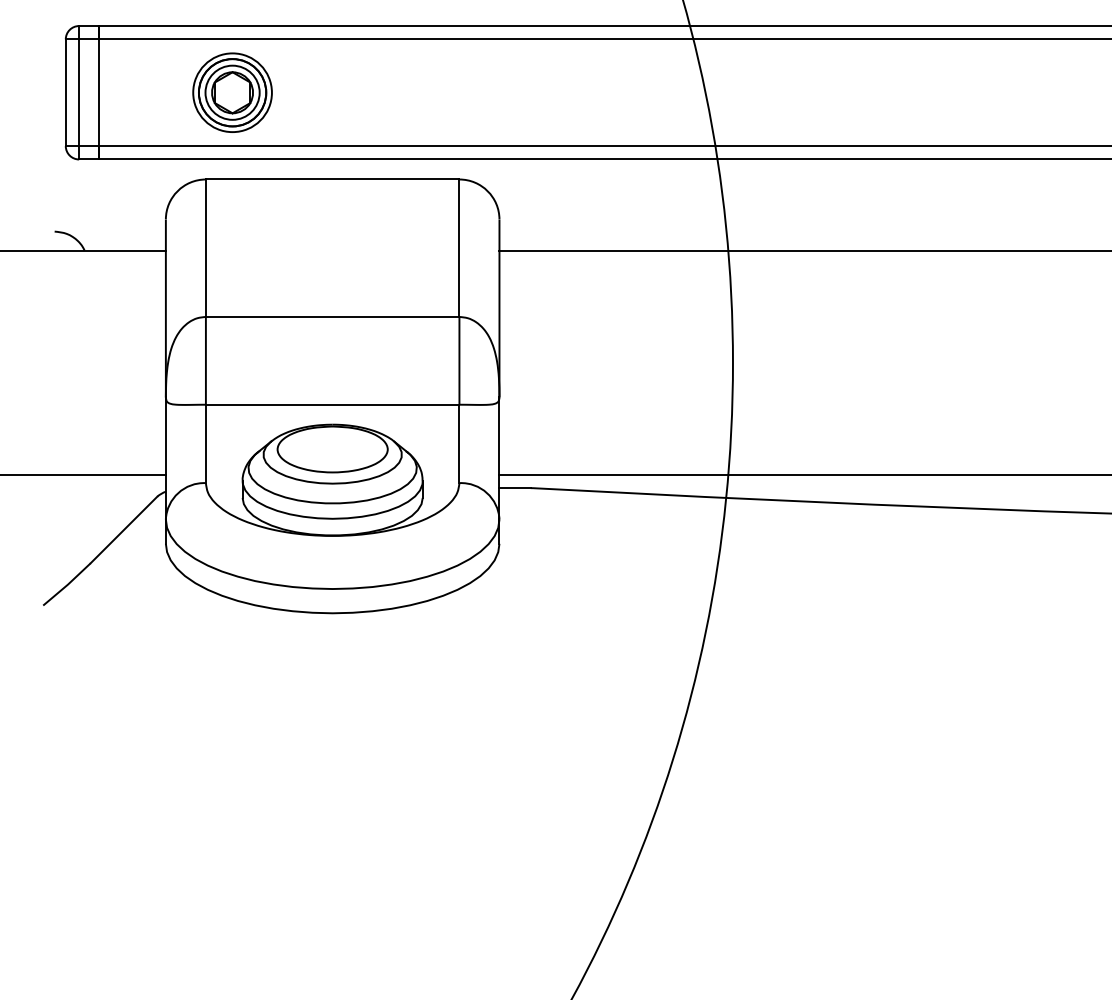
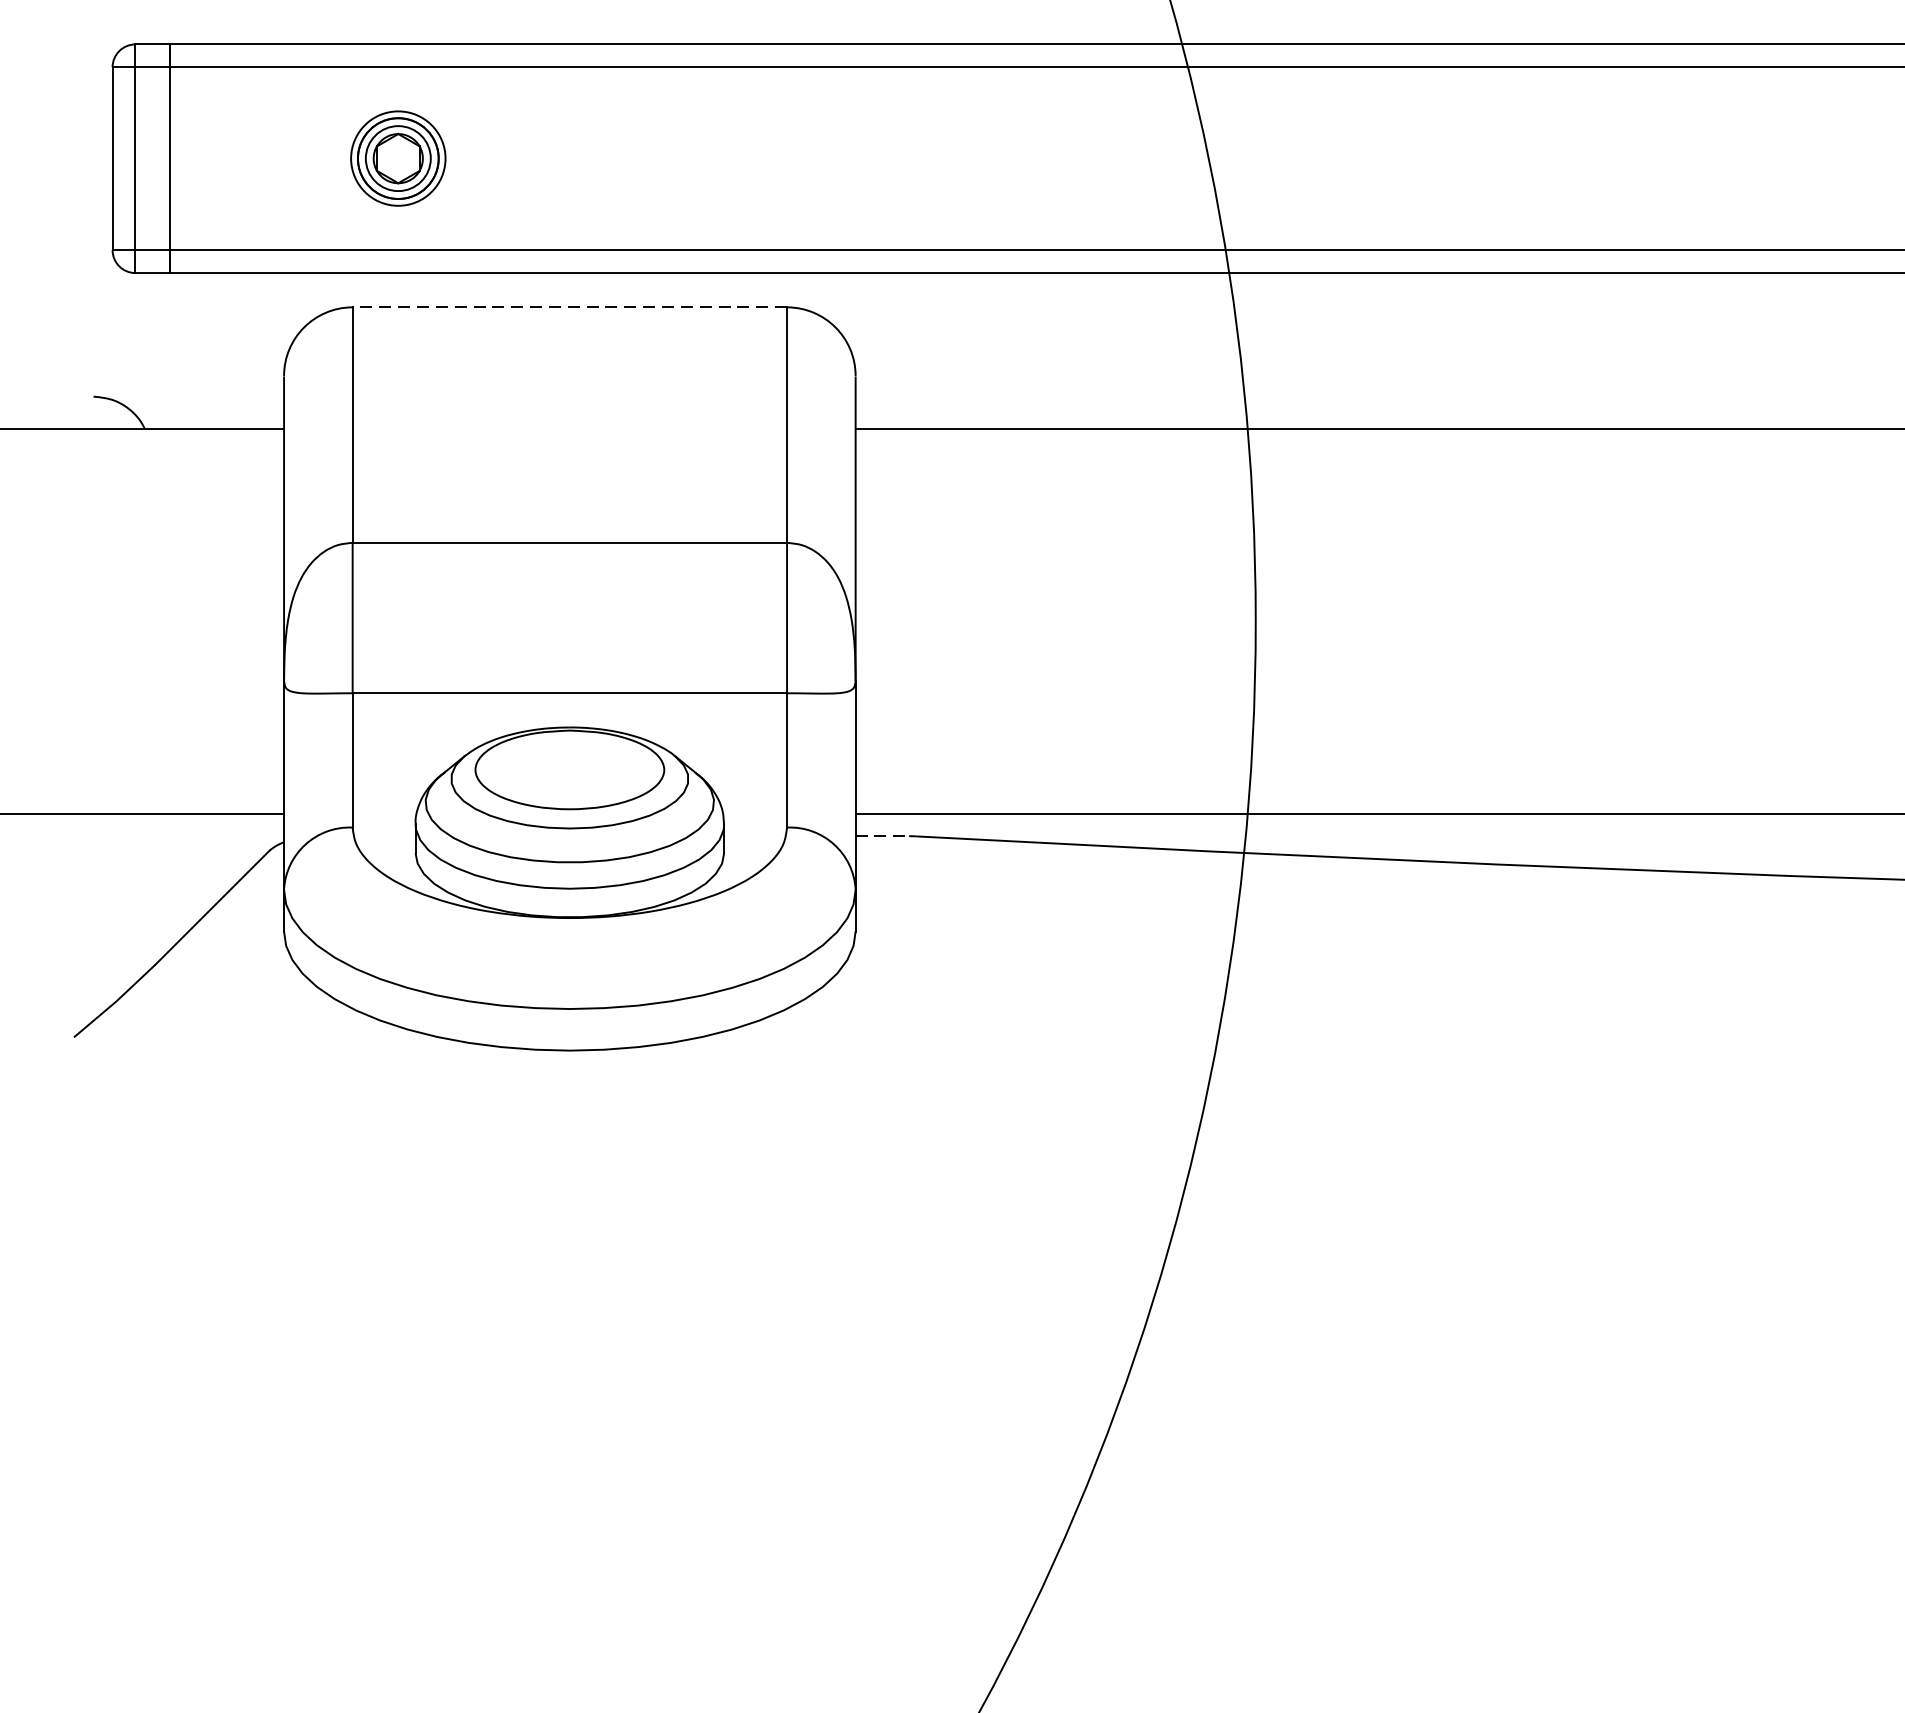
part: (232, 92) -> (398, 158), size x0.7
line: (332, 179) -> (569, 307), solid -> dashed
line: (515, 488) -> (883, 836), solid -> dashed

